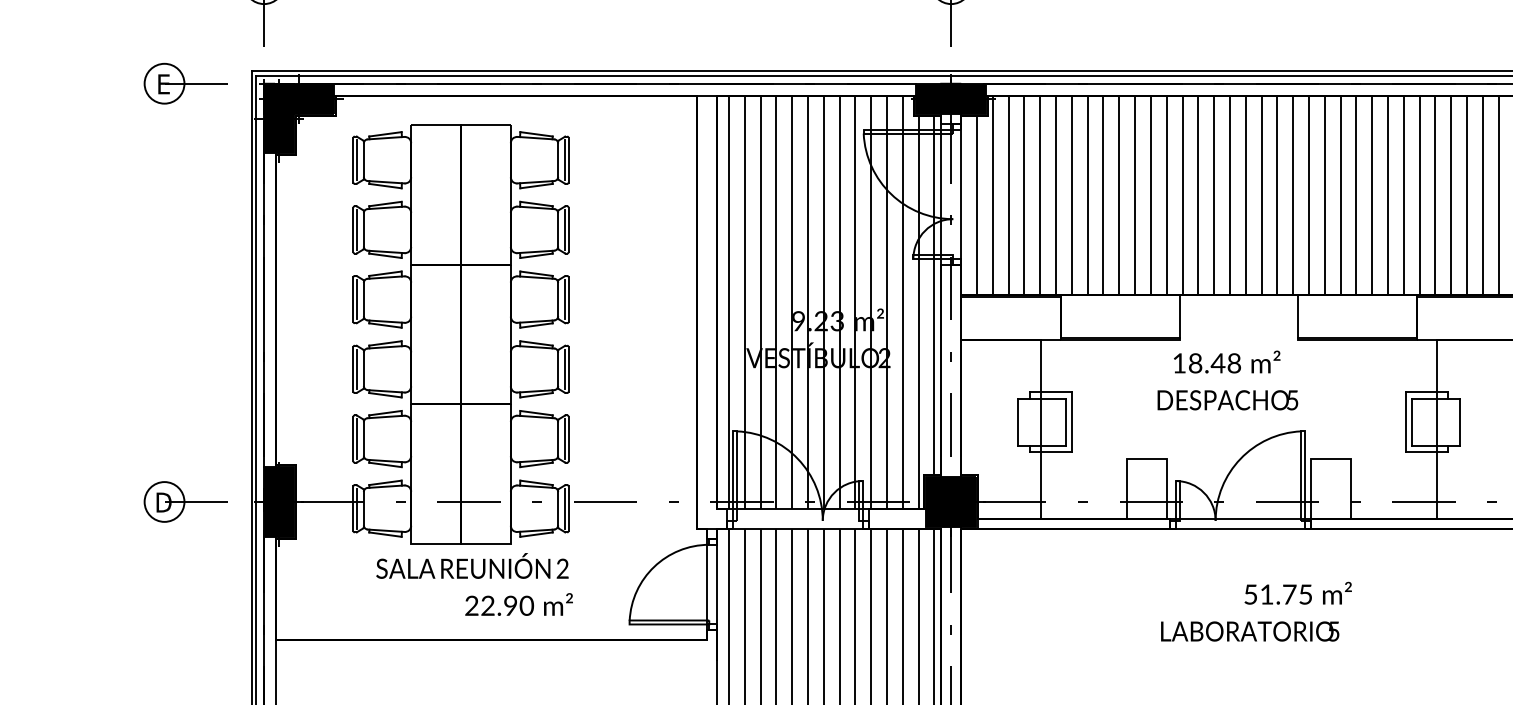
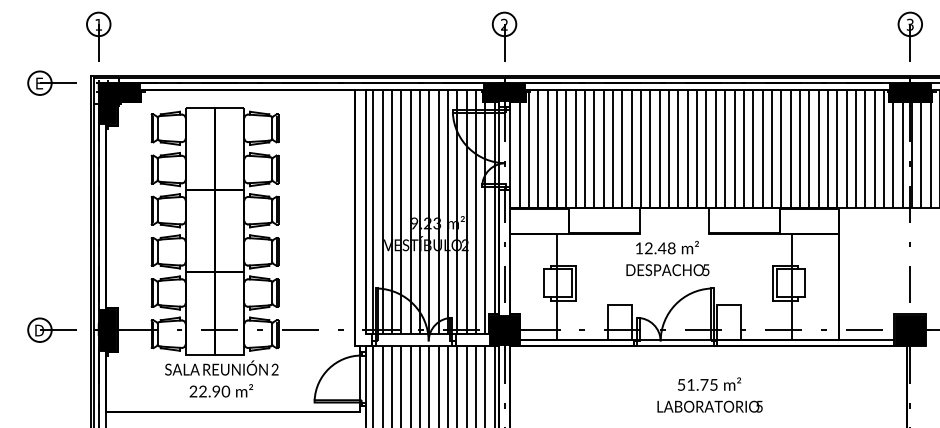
text: (1194, 363) -> (648, 248), 18.48 -> 12.48
text: (519, 604) -> (221, 390), moved
text: (1249, 631) -> (709, 406), moved

